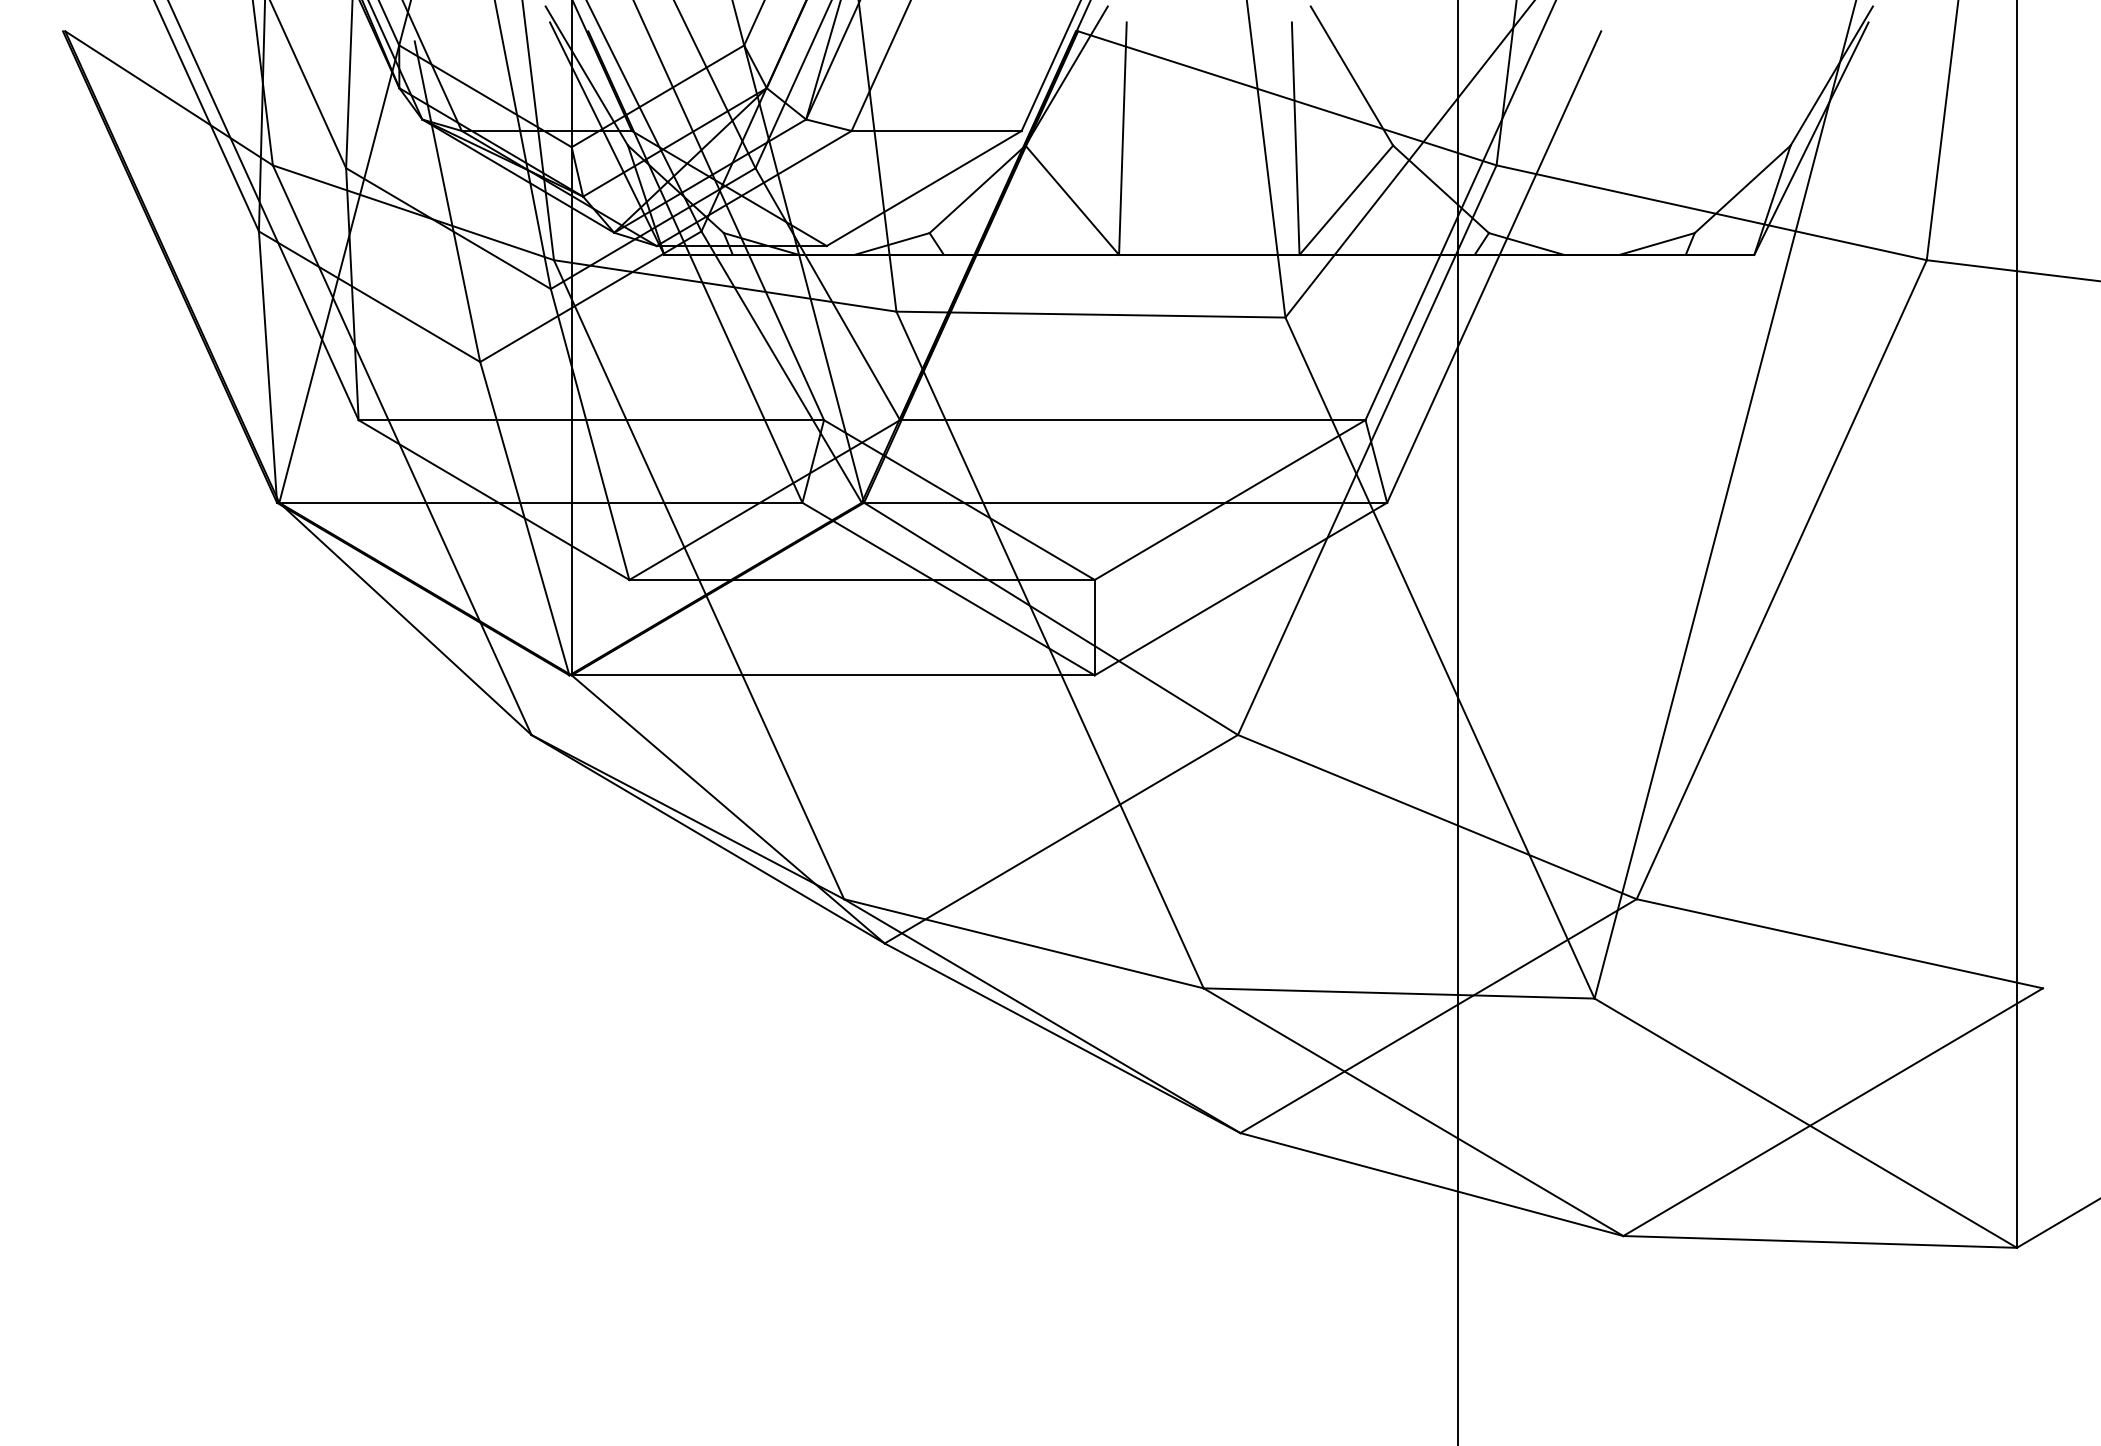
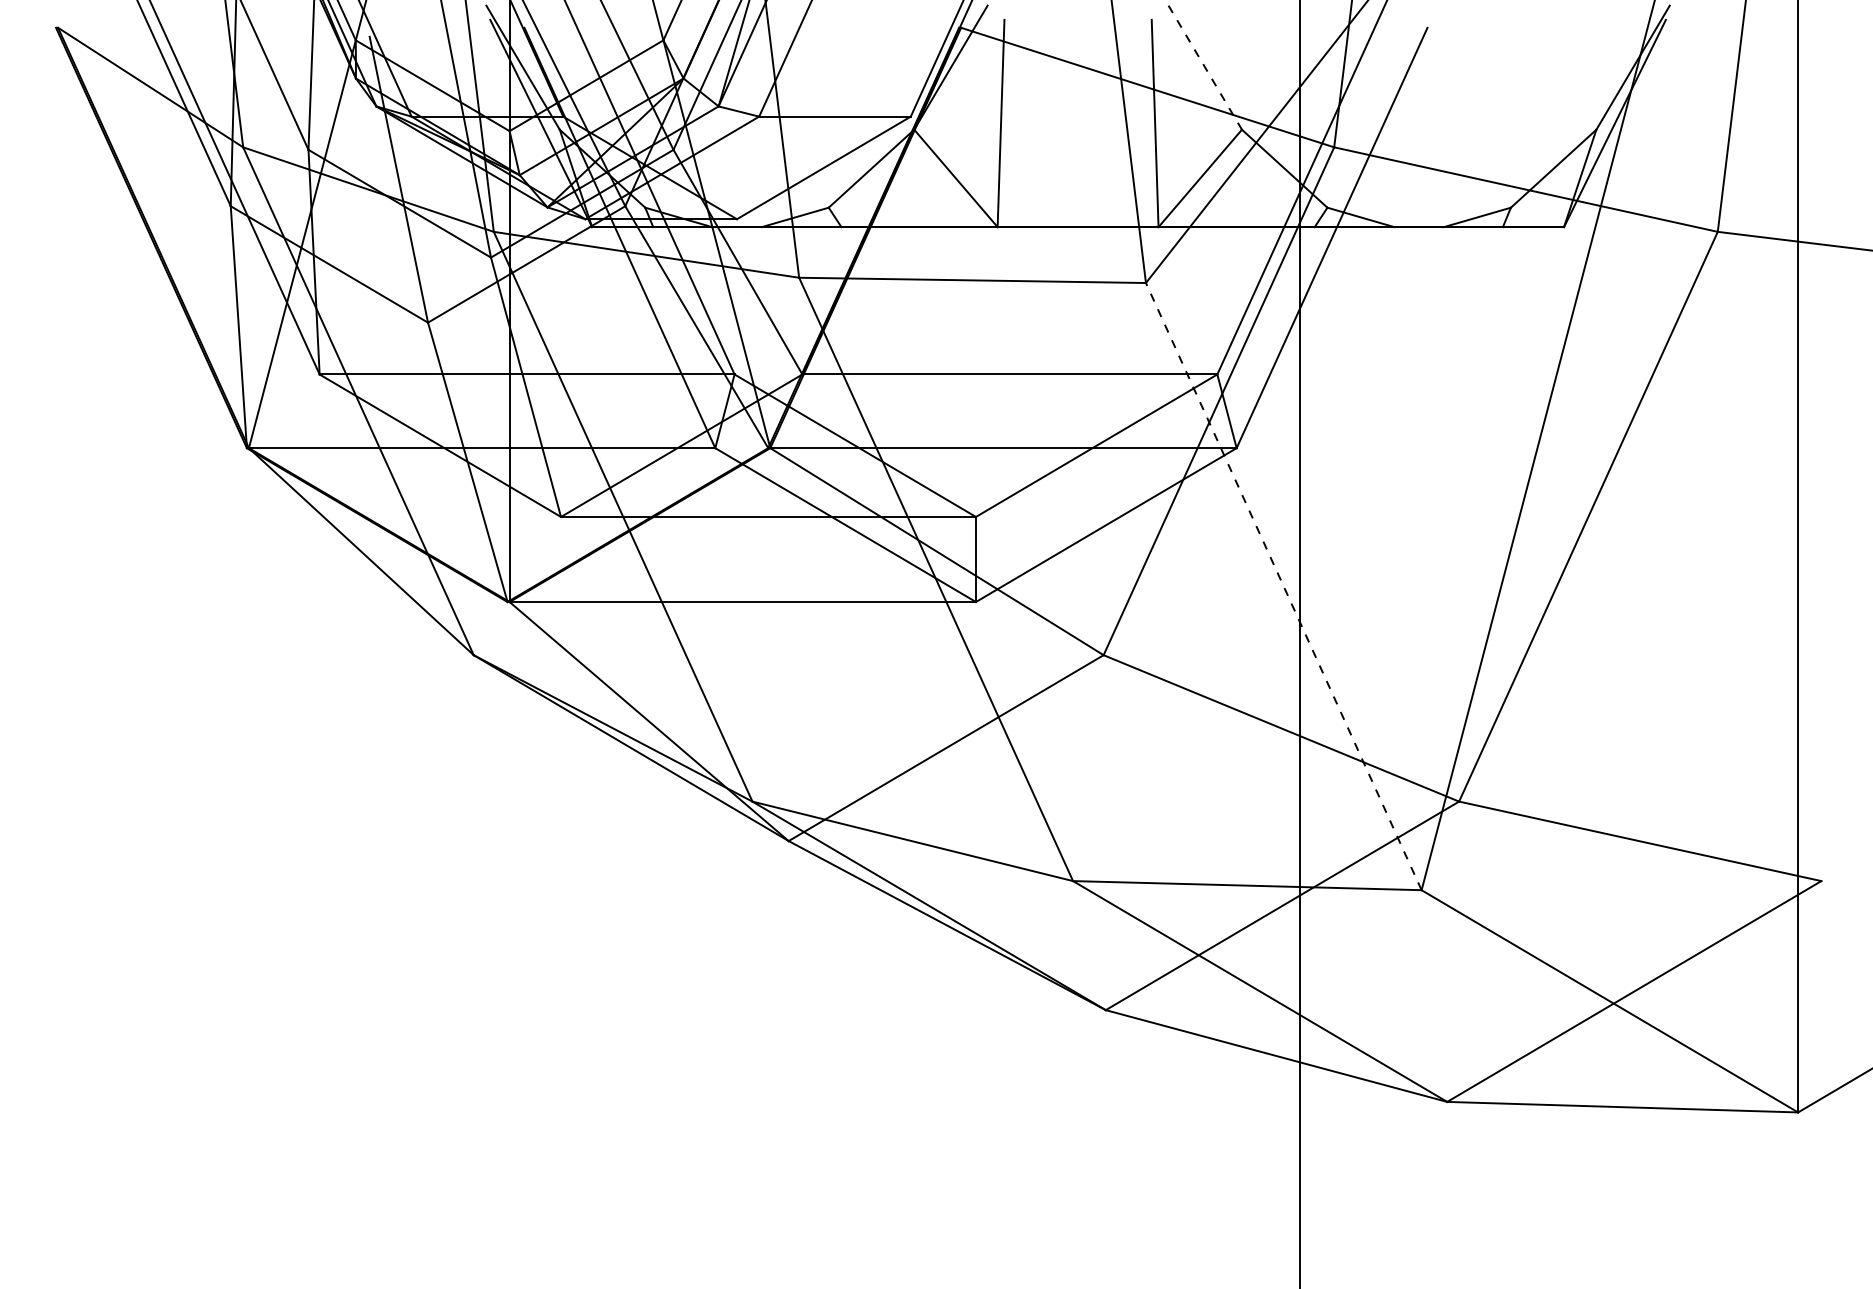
line: (1351, 76) -> (1204, 68), solid -> dashed
line: (1440, 658) -> (1284, 586), solid -> dashed

